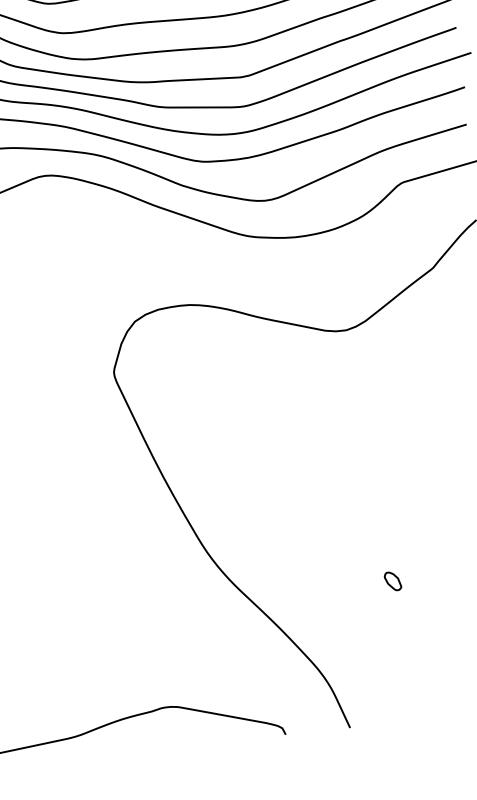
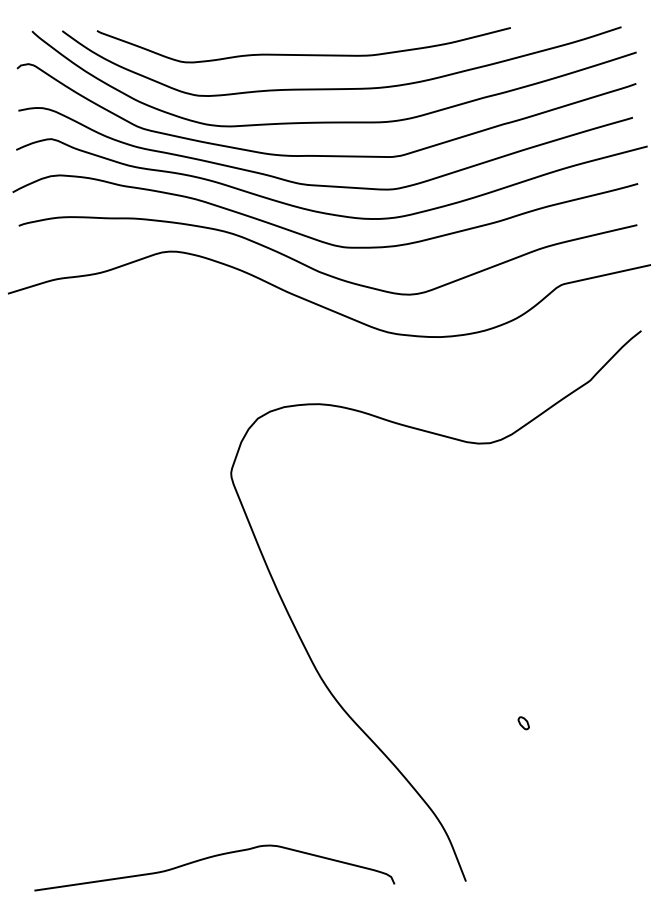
part: (392, 581) -> (523, 723), size x0.6

